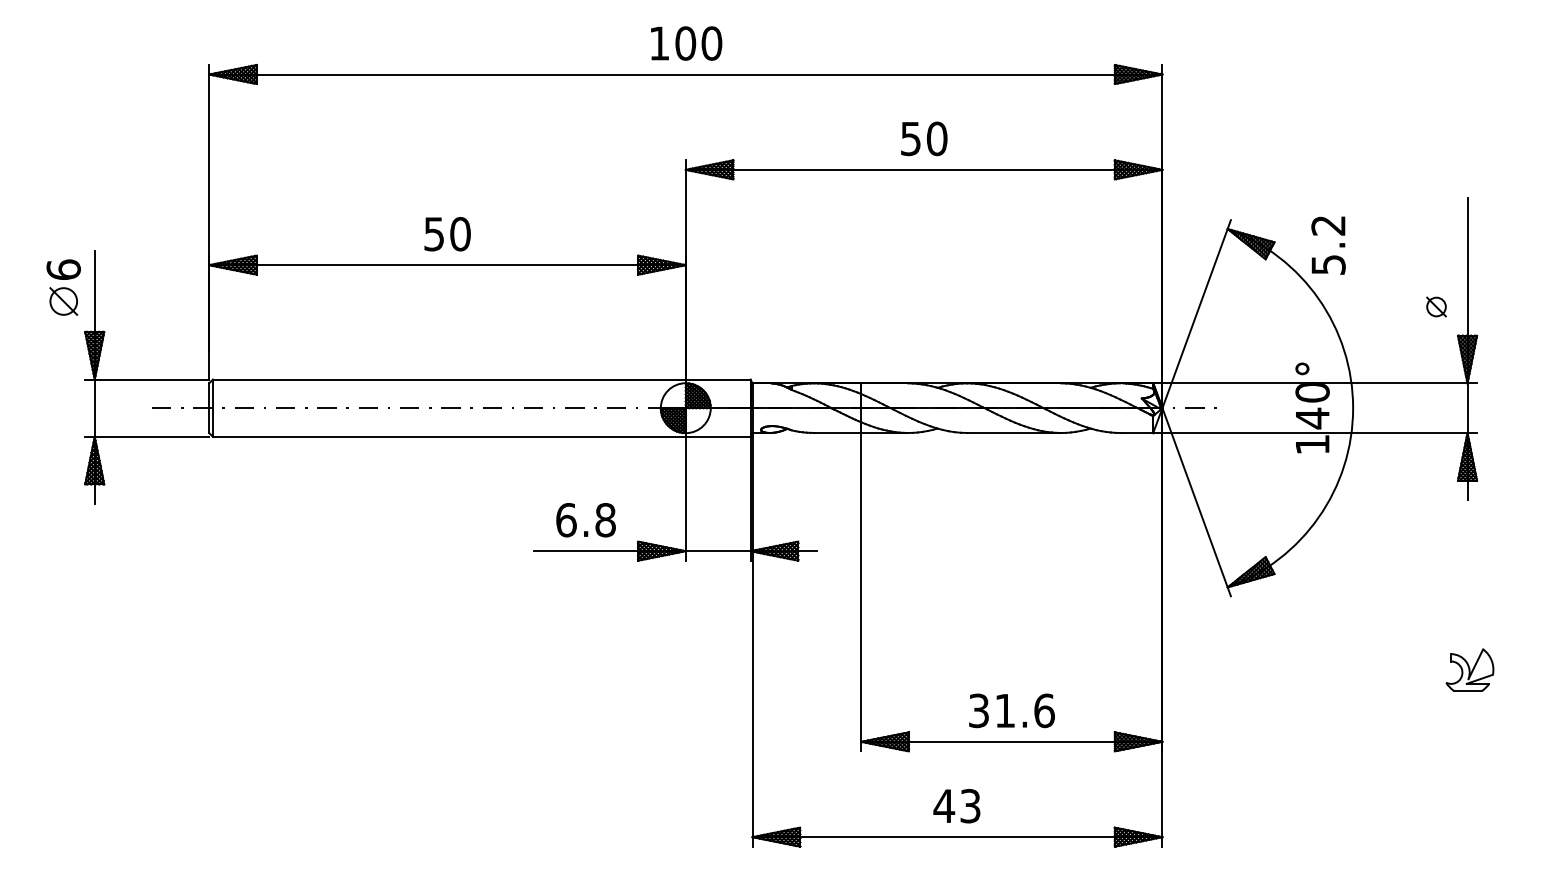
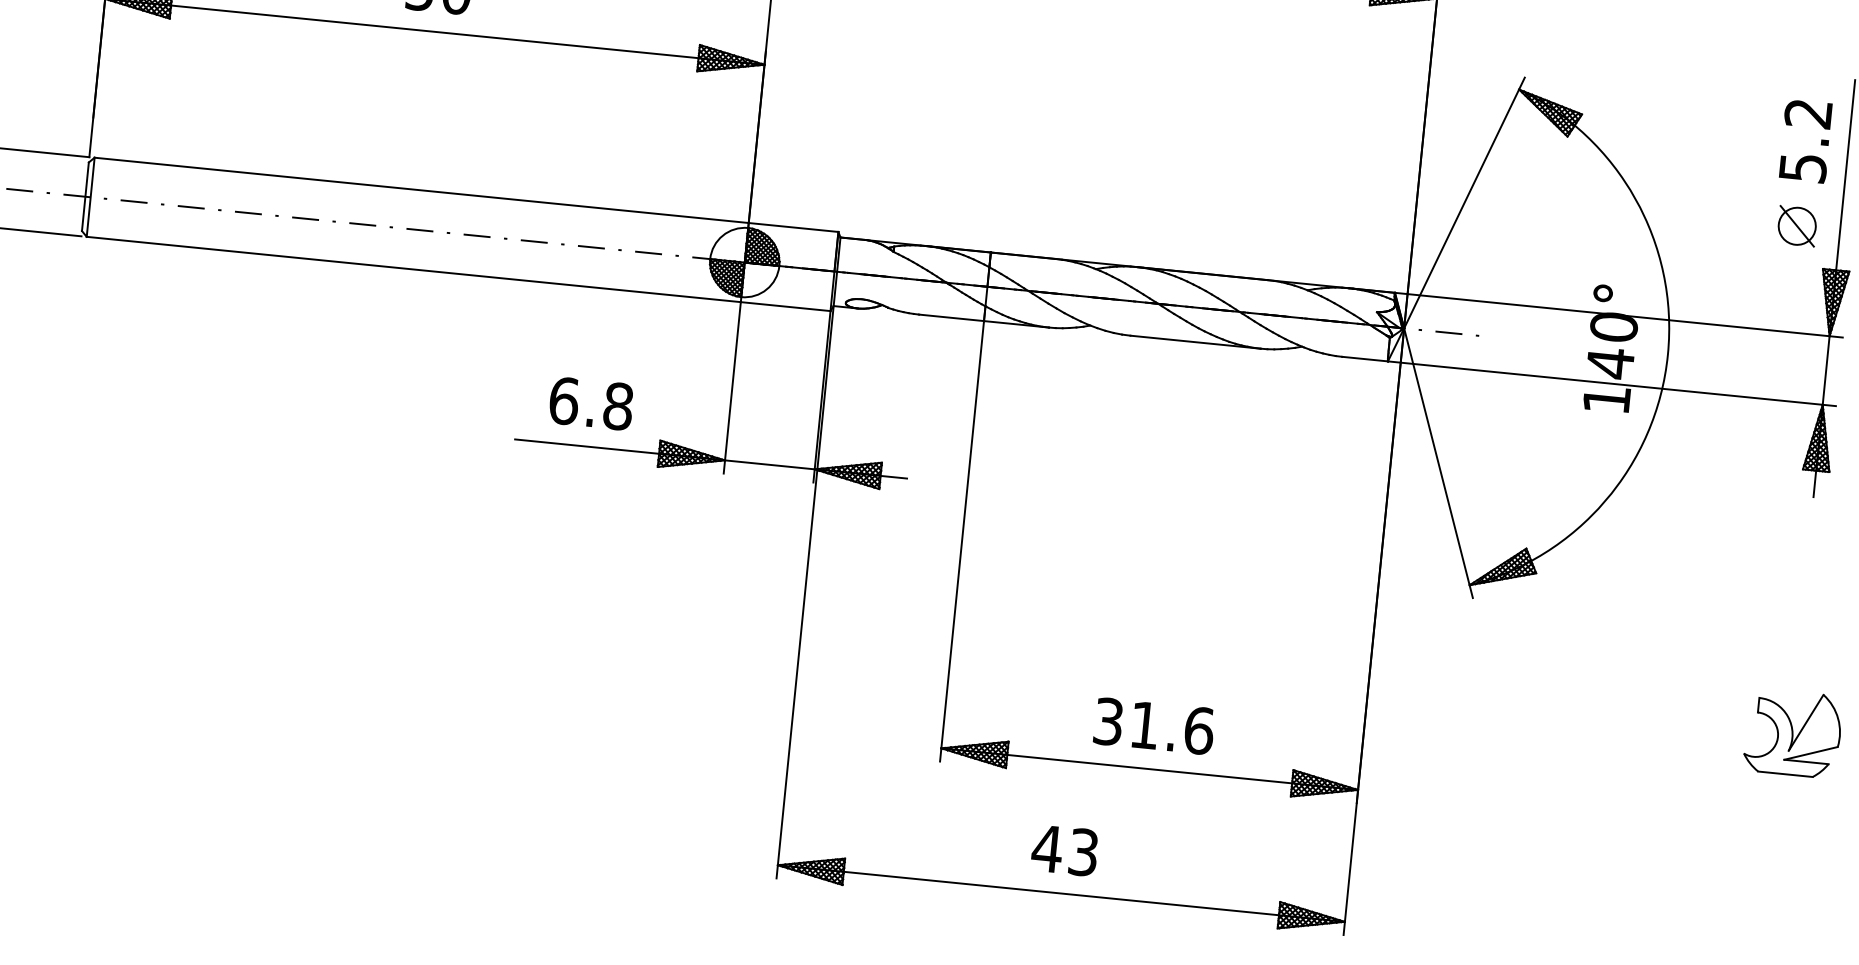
text: (1328, 245) -> (1805, 141), moved
part: (1436, 306) -> (1797, 225), size x1.43
part: (1469, 669) -> (1792, 732), size x1.43

